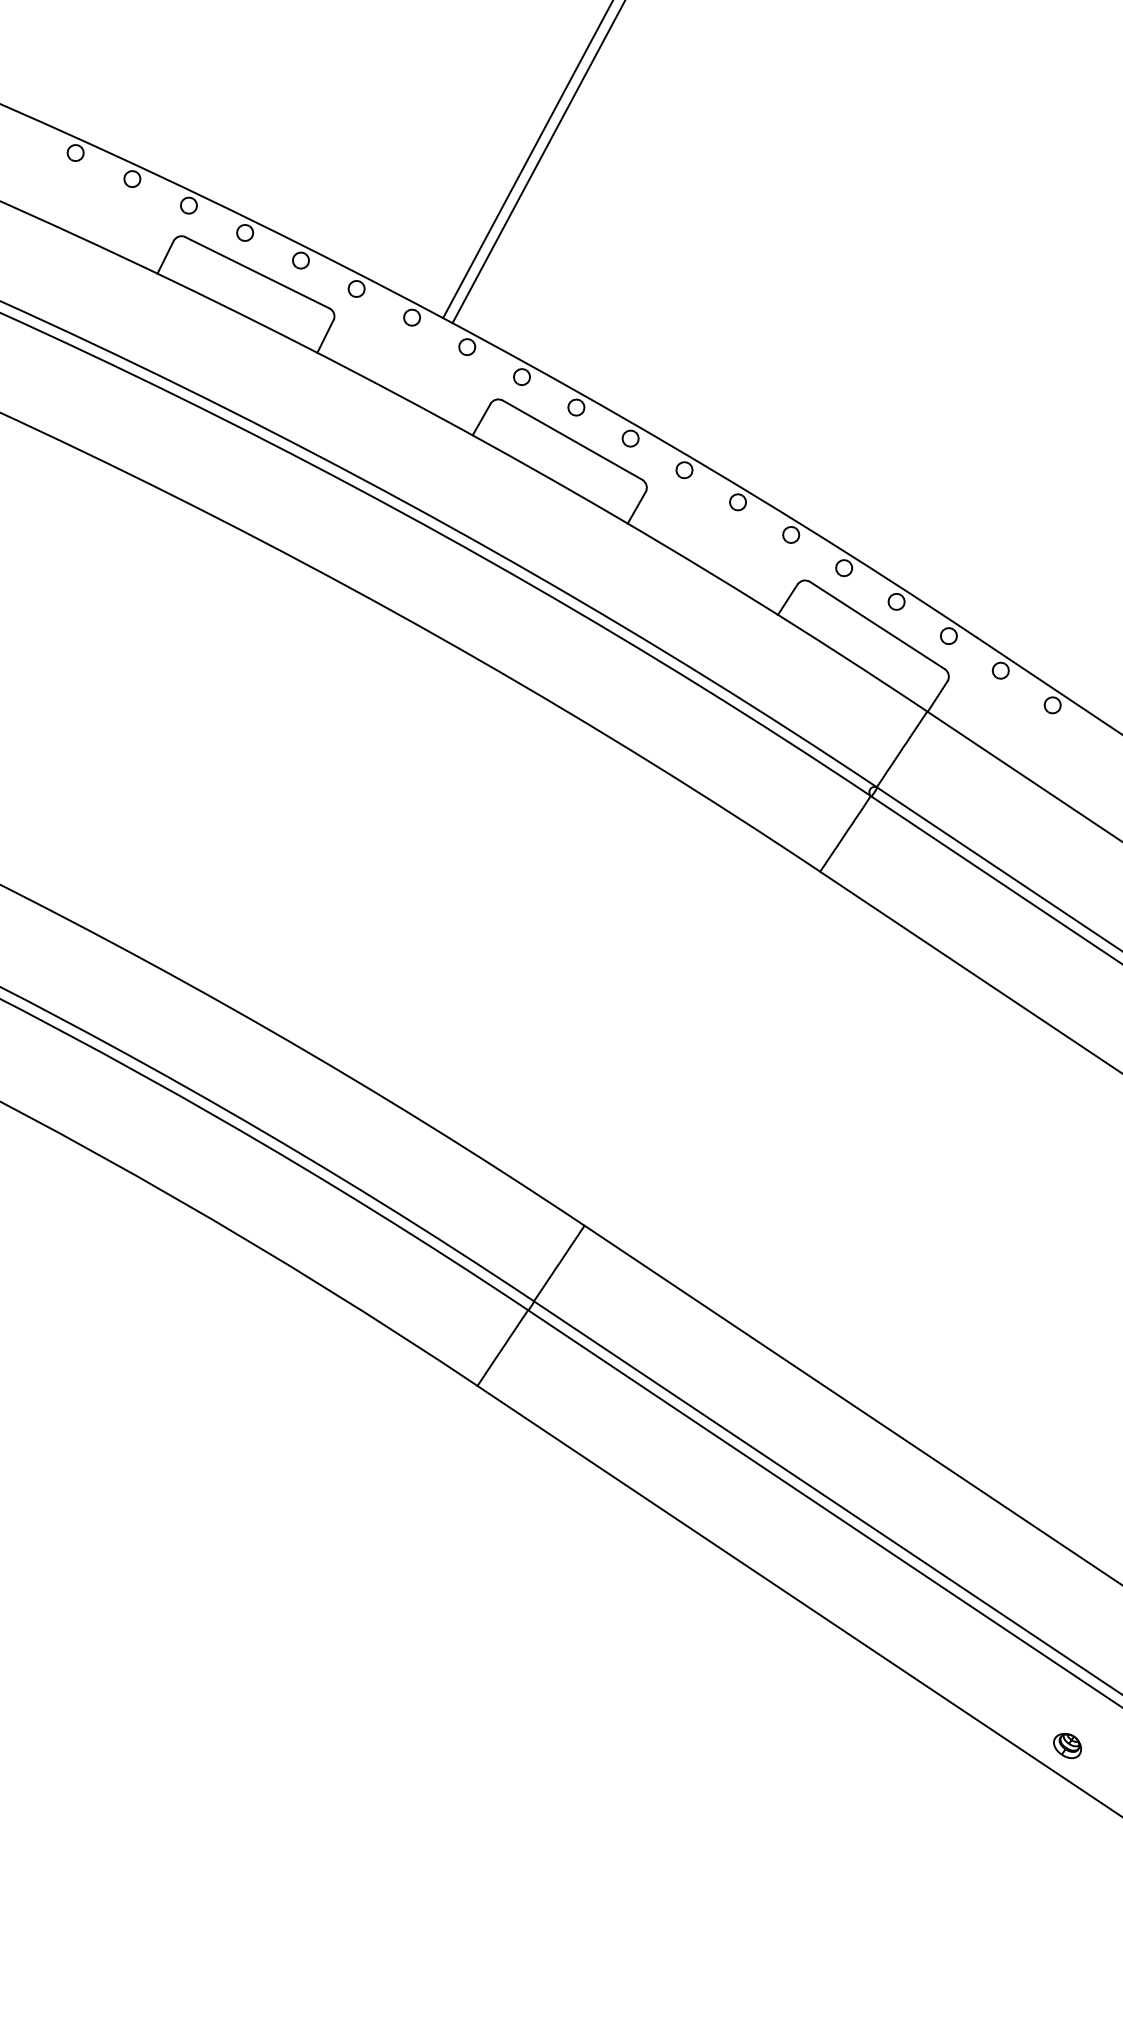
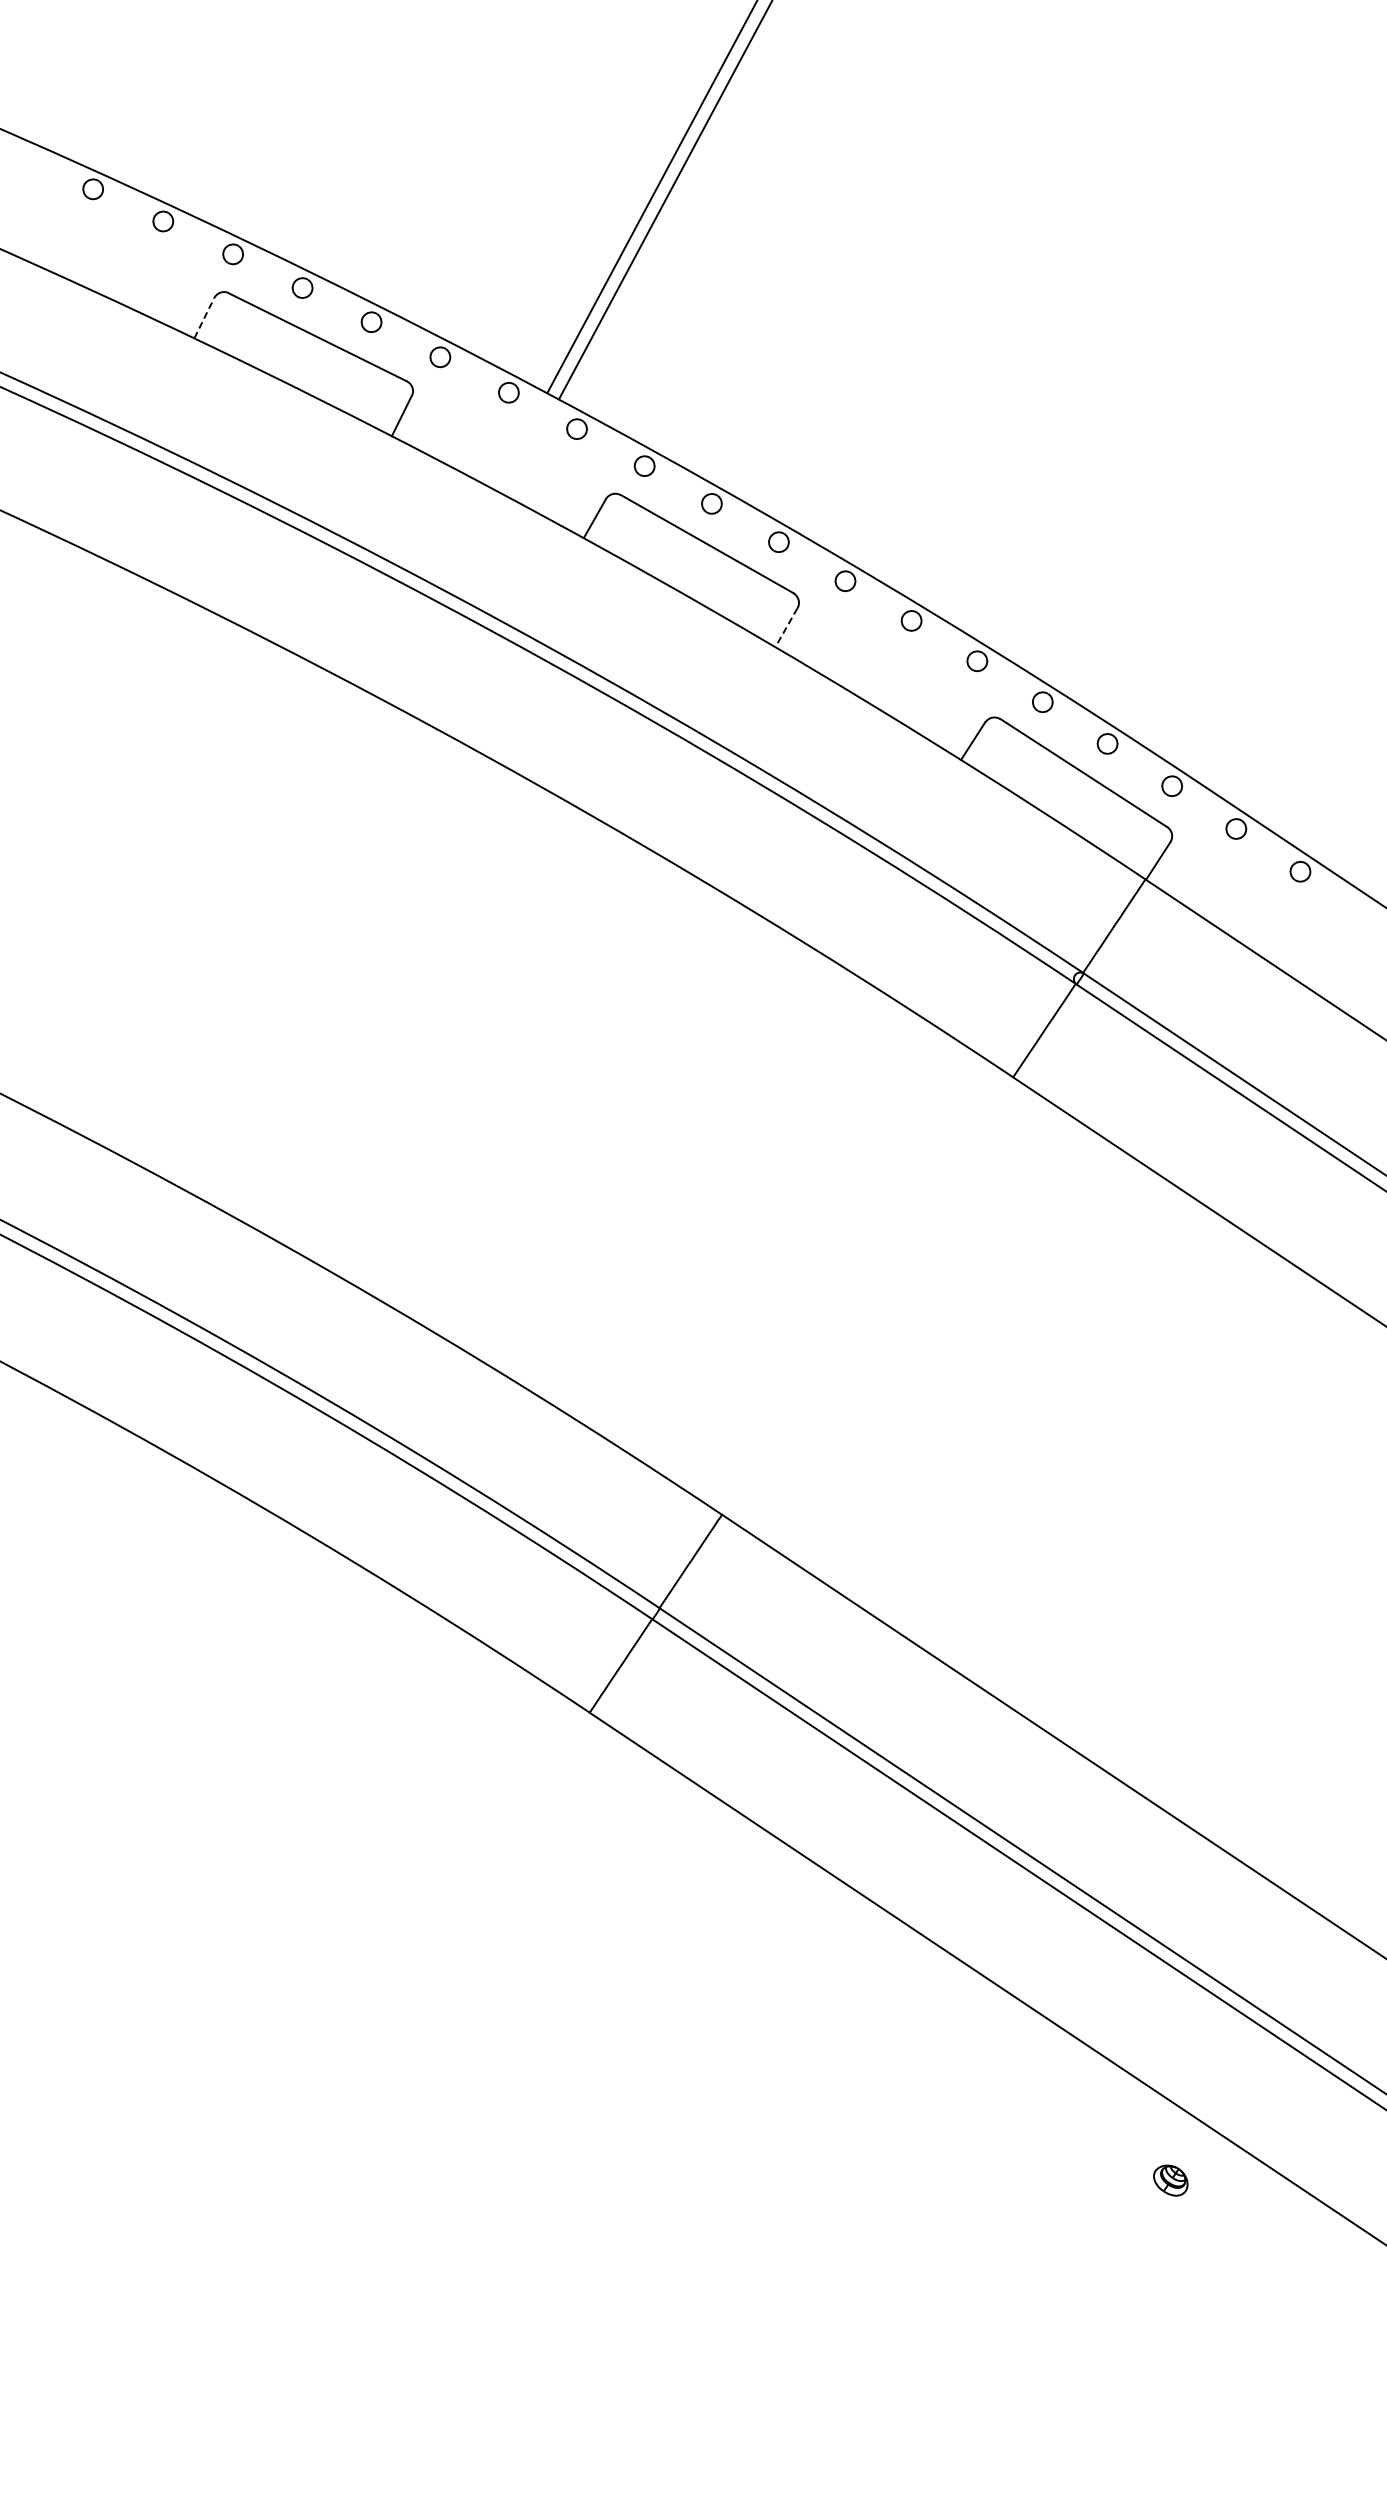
line: (165, 256) -> (204, 317), solid -> dashed
line: (636, 508) -> (786, 628), solid -> dashed
part: (1067, 1745) -> (1170, 2180), moved

